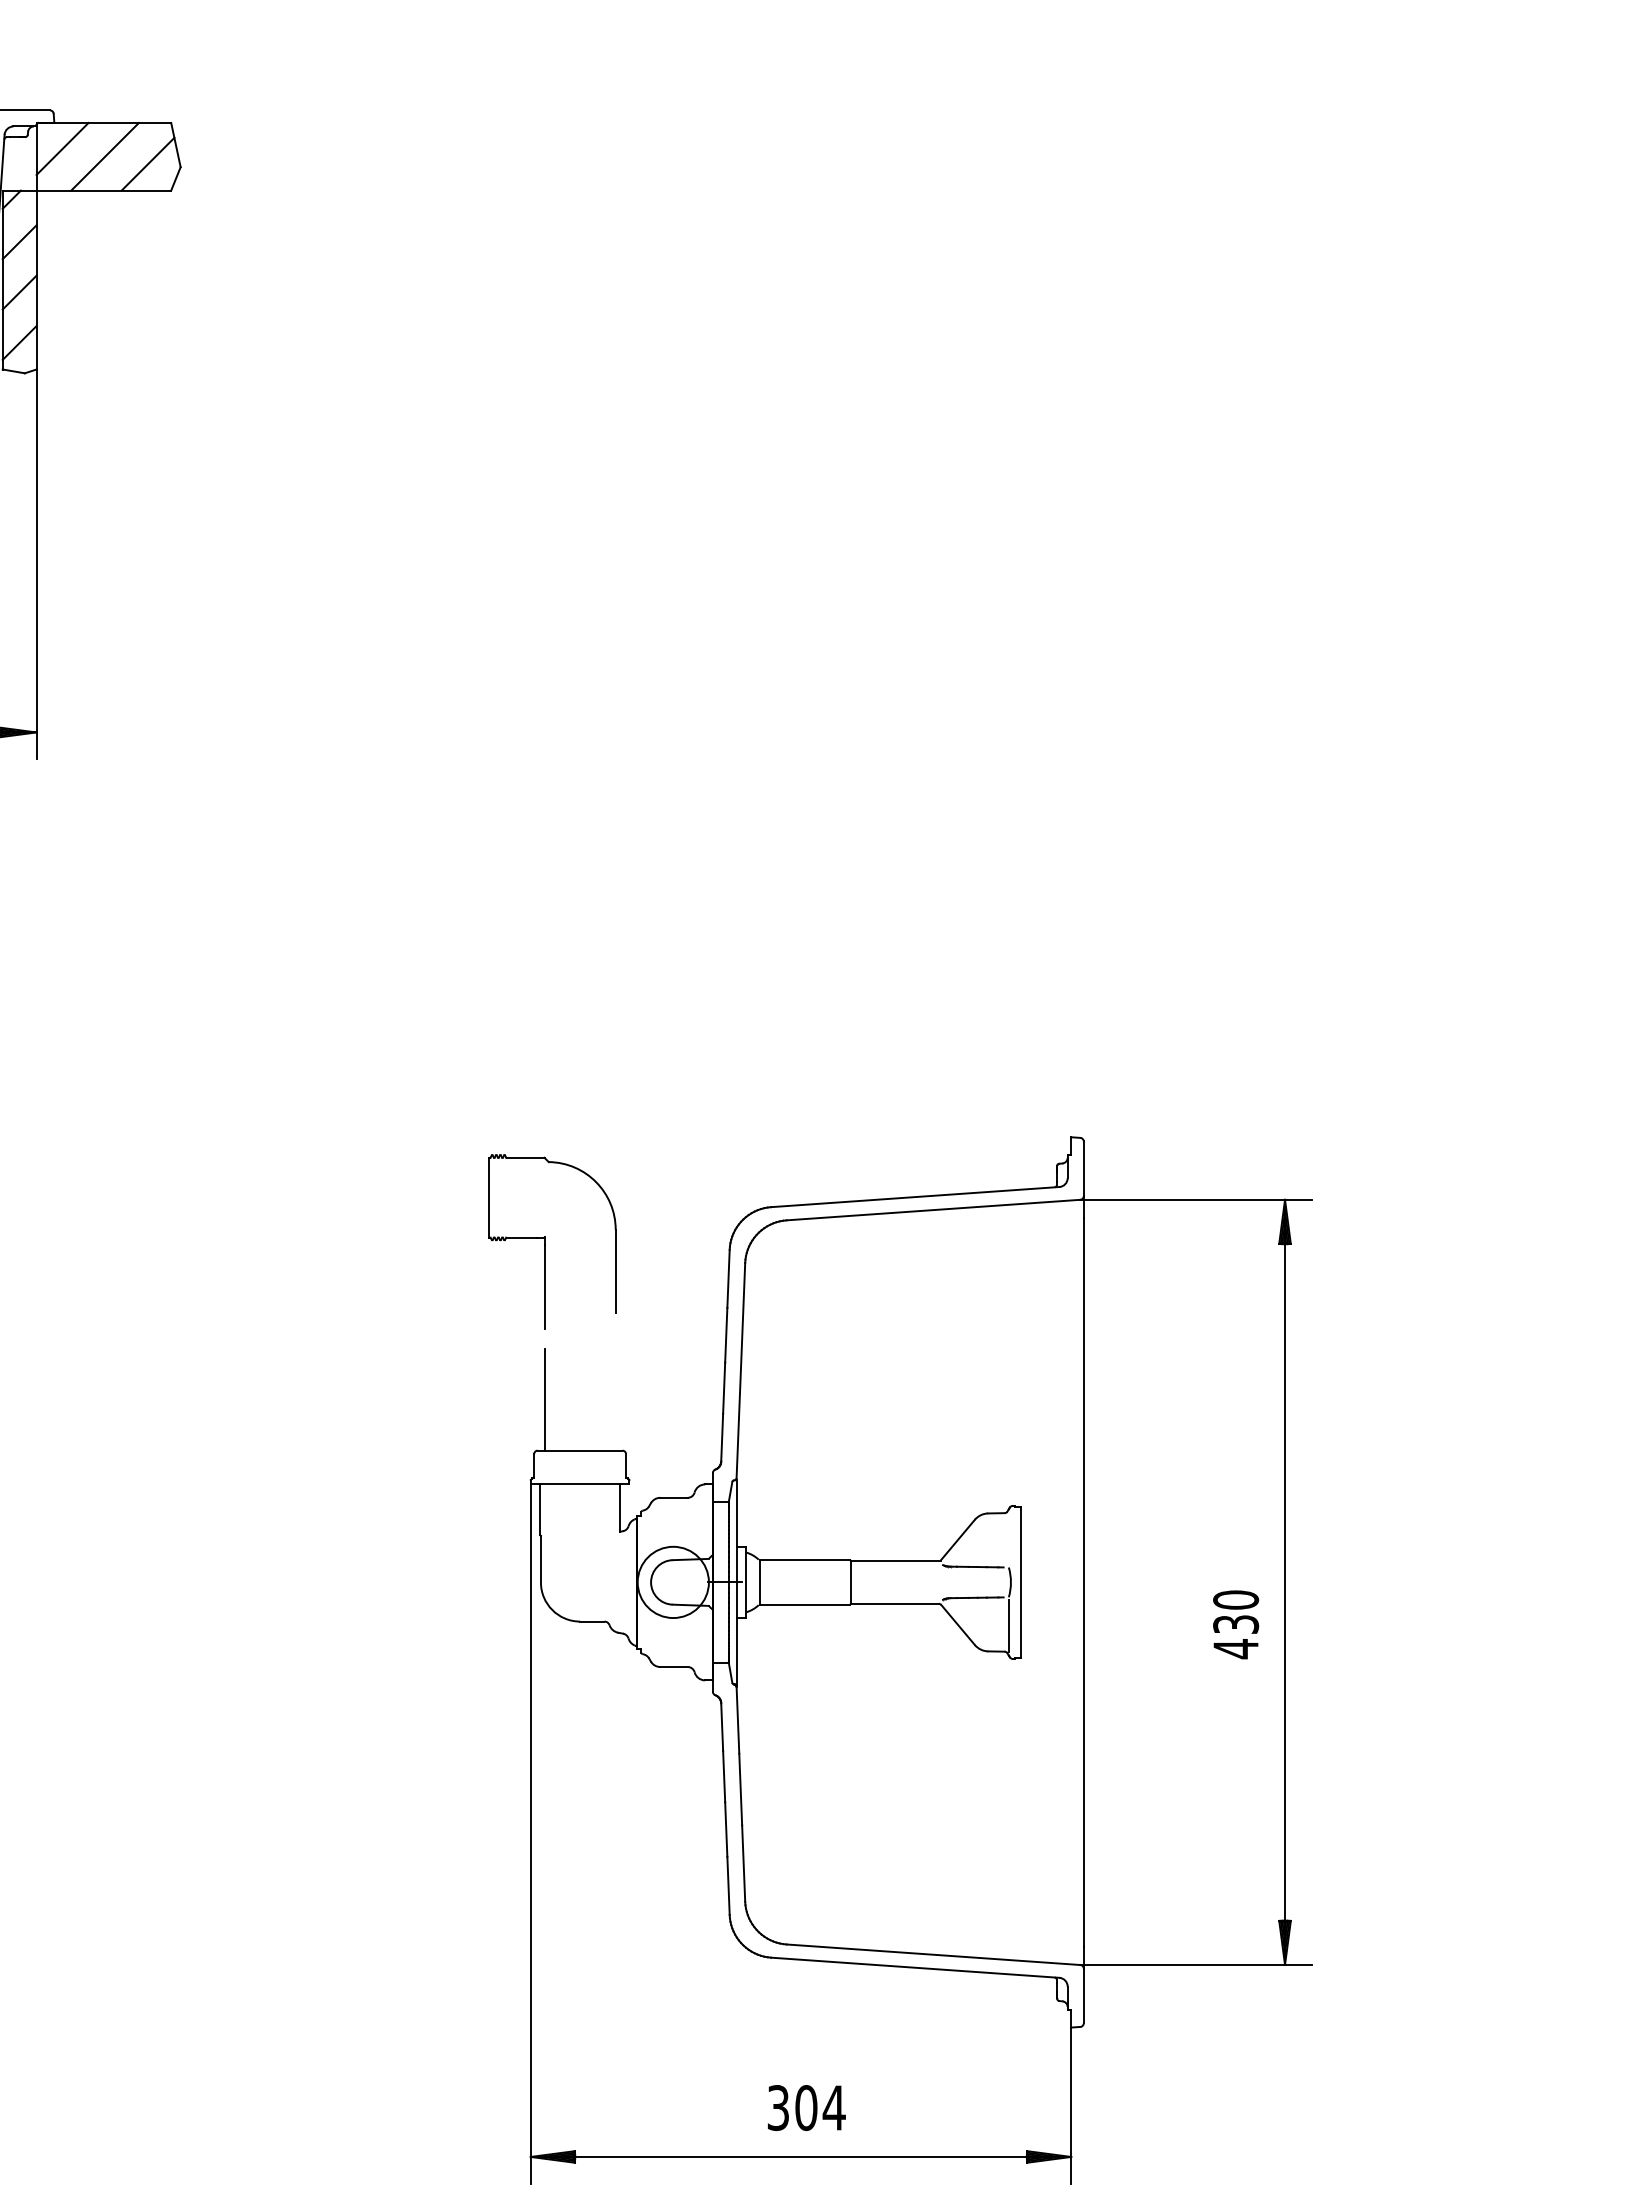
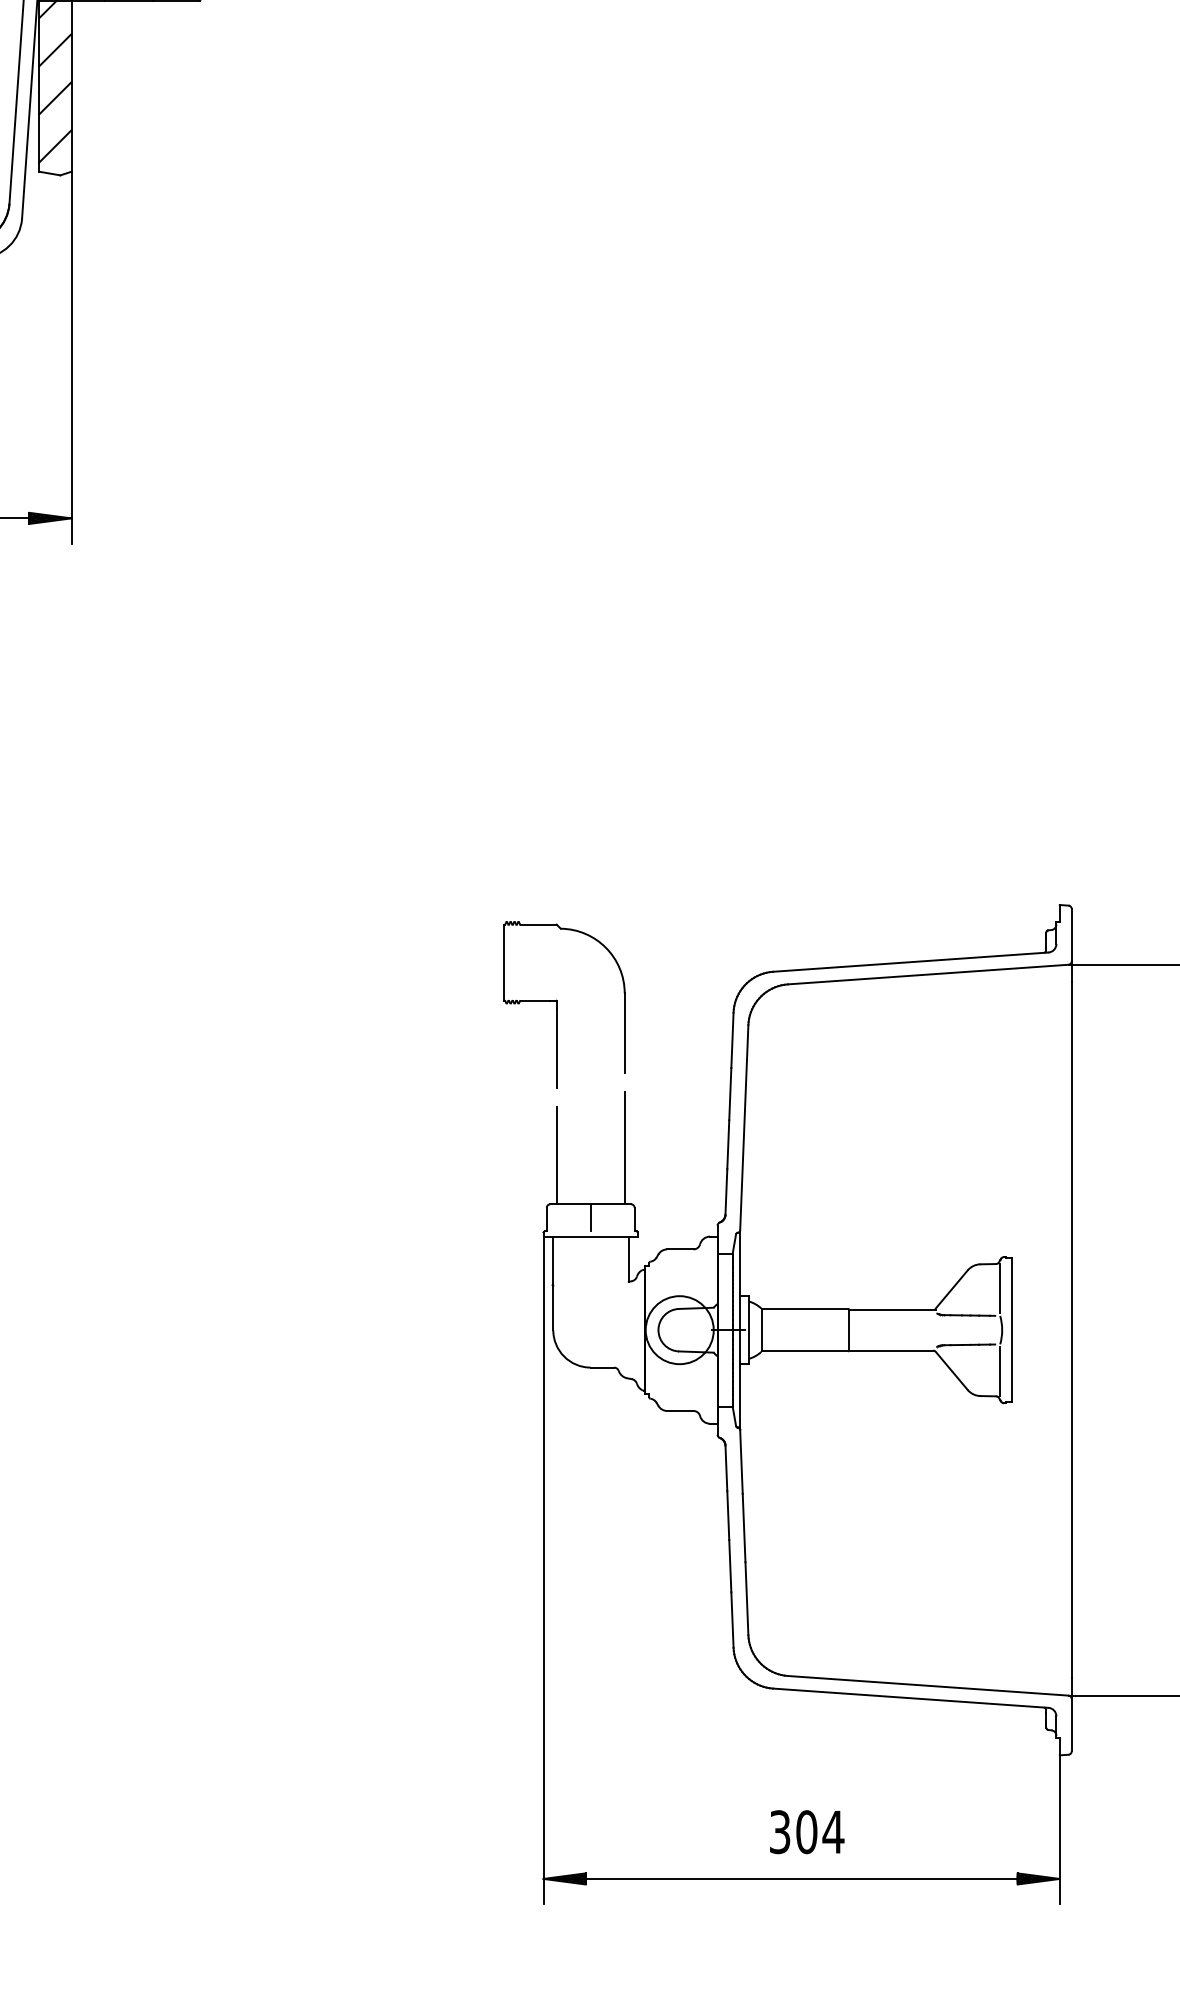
line: (615, 1391) -> (624, 1147), added
line: (580, 1464) -> (591, 1217), added
line: (1008, 1538) -> (999, 1288), added

